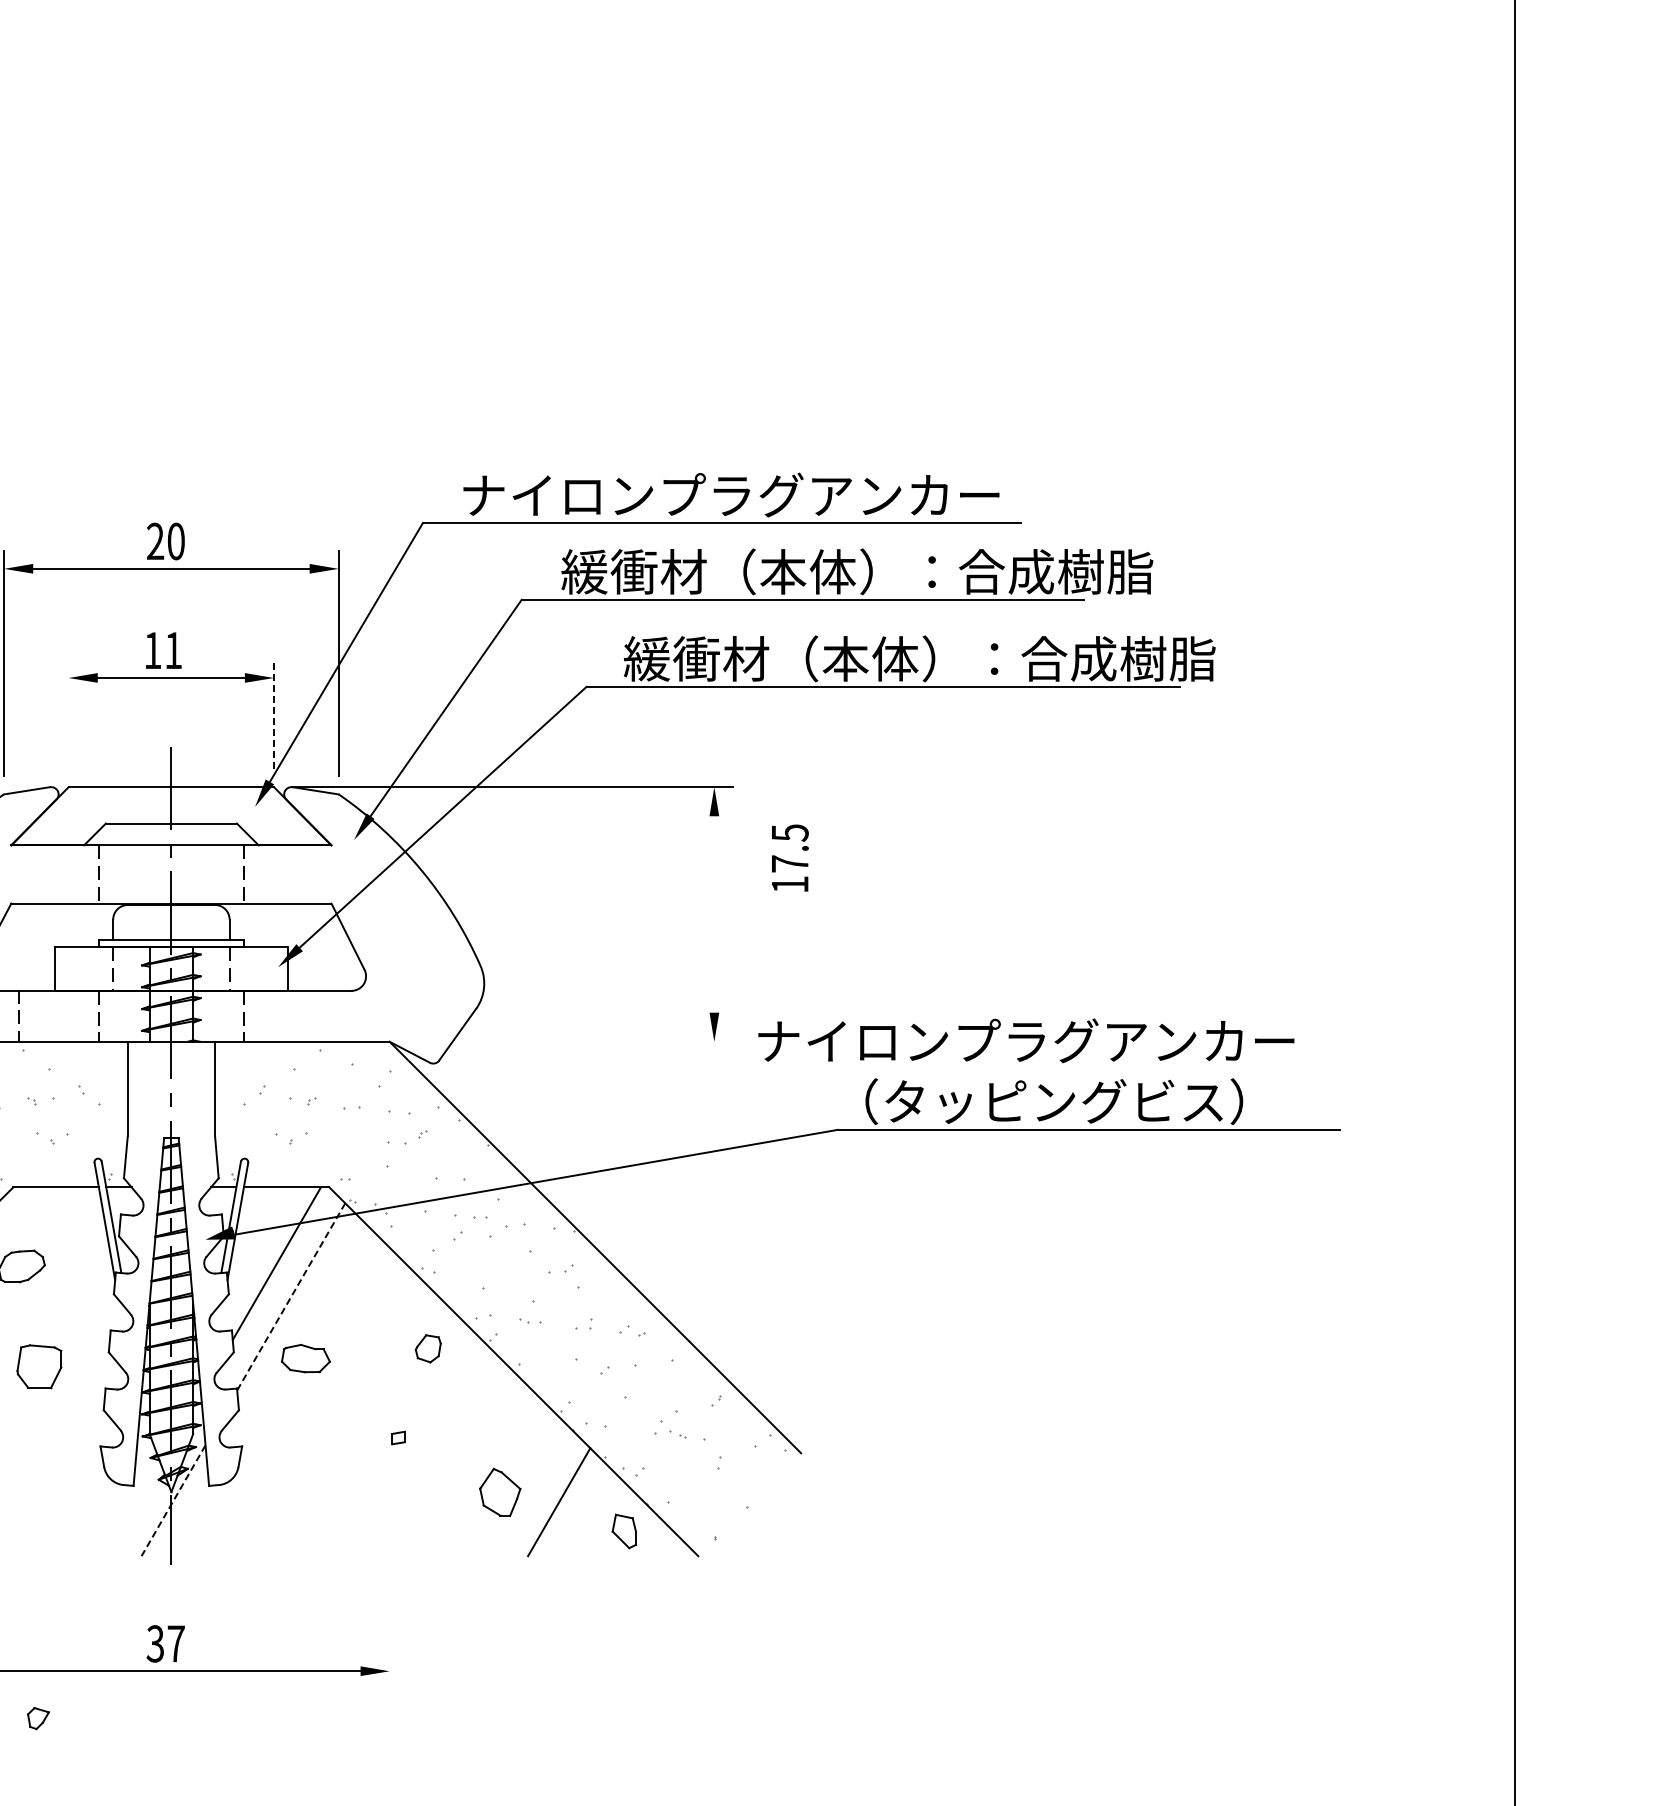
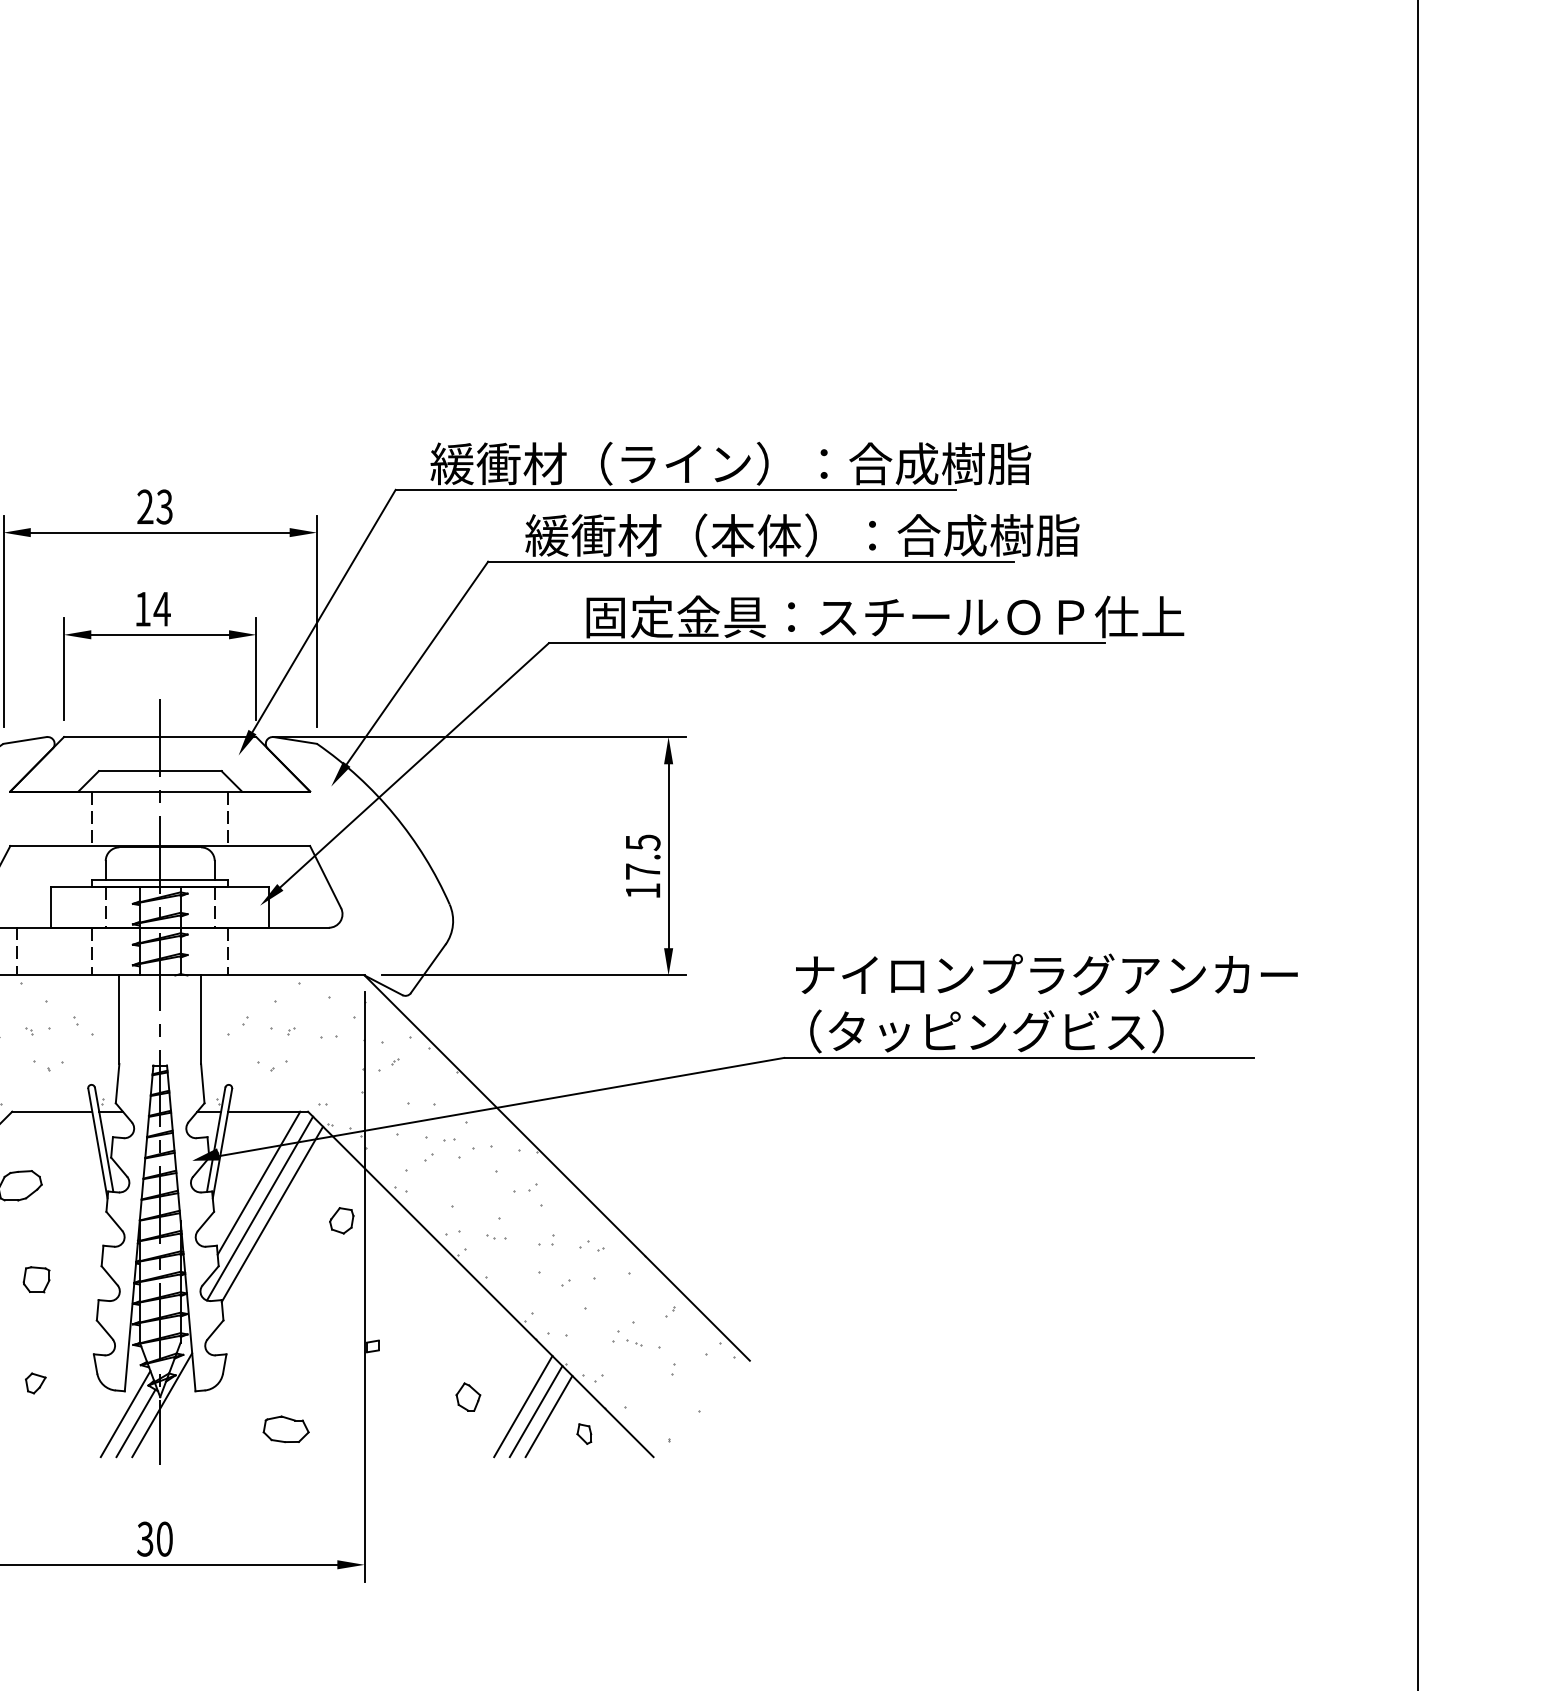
text: (780, 494) -> (730, 463), ナイロンプラグアンカー -> 緩衝材（ライン）：合成樹脂
text: (175, 541) -> (164, 507), 20 -> 23
text: (173, 650) -> (162, 609), 11 -> 14
text: (943, 658) -> (883, 616), 緩衝材（本体）：合成樹脂 -> 固定金具：スチールＯＰ仕上
line: (68, 713) -> (63, 668), added
line: (274, 714) -> (256, 669), dashed -> solid
text: (790, 857) -> (643, 865), moved
line: (714, 914) -> (668, 856), added
text: (1026, 1040) -> (1046, 974), moved
line: (569, 1041) -> (532, 975), added
line: (277, 1290) -> (259, 1208), added
line: (291, 1297) -> (272, 1214), dashed -> solid
part: (427, 1348) -> (341, 1220), moved
part: (305, 1358) -> (285, 1429), moved
part: (39, 1366) -> (36, 1279), size x0.62
line: (389, 1374) -> (364, 1286), added
part: (500, 1491) -> (468, 1396), size x0.62
line: (173, 1500) -> (162, 1404), dashed -> solid
line: (572, 1507) -> (535, 1411), added
line: (133, 1510) -> (124, 1414), added
line: (586, 1512) -> (548, 1416), added
line: (145, 1520) -> (135, 1423), added
part: (624, 1531) -> (584, 1433), size x0.62
text: (175, 1643) -> (164, 1538), 37 -> 30
part: (38, 1718) -> (35, 1383), moved

